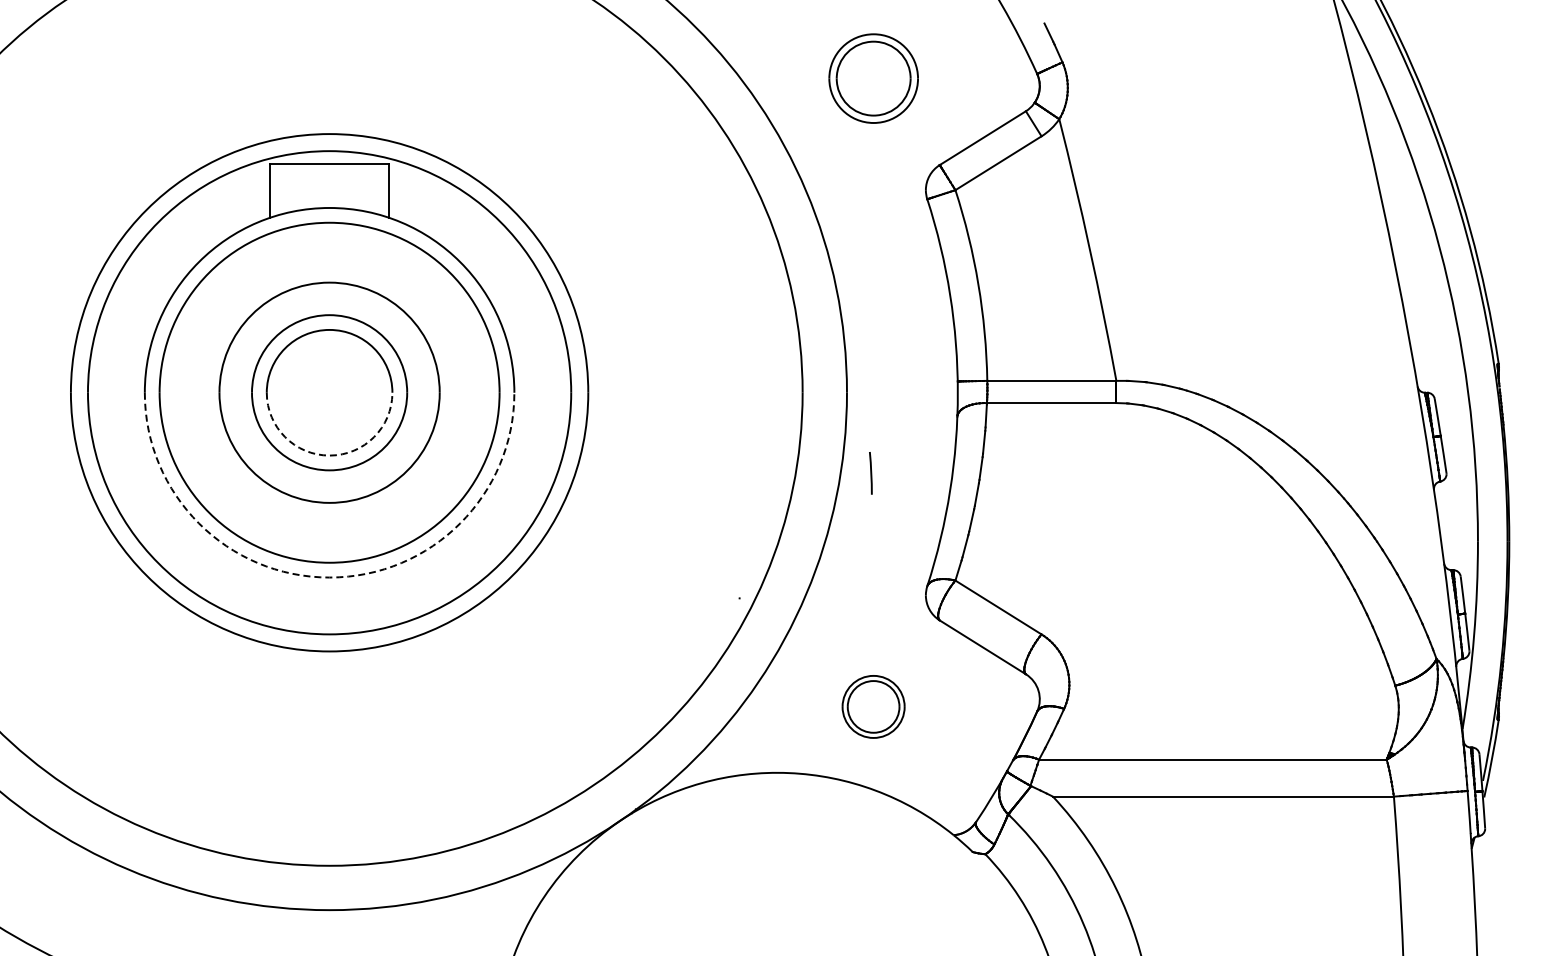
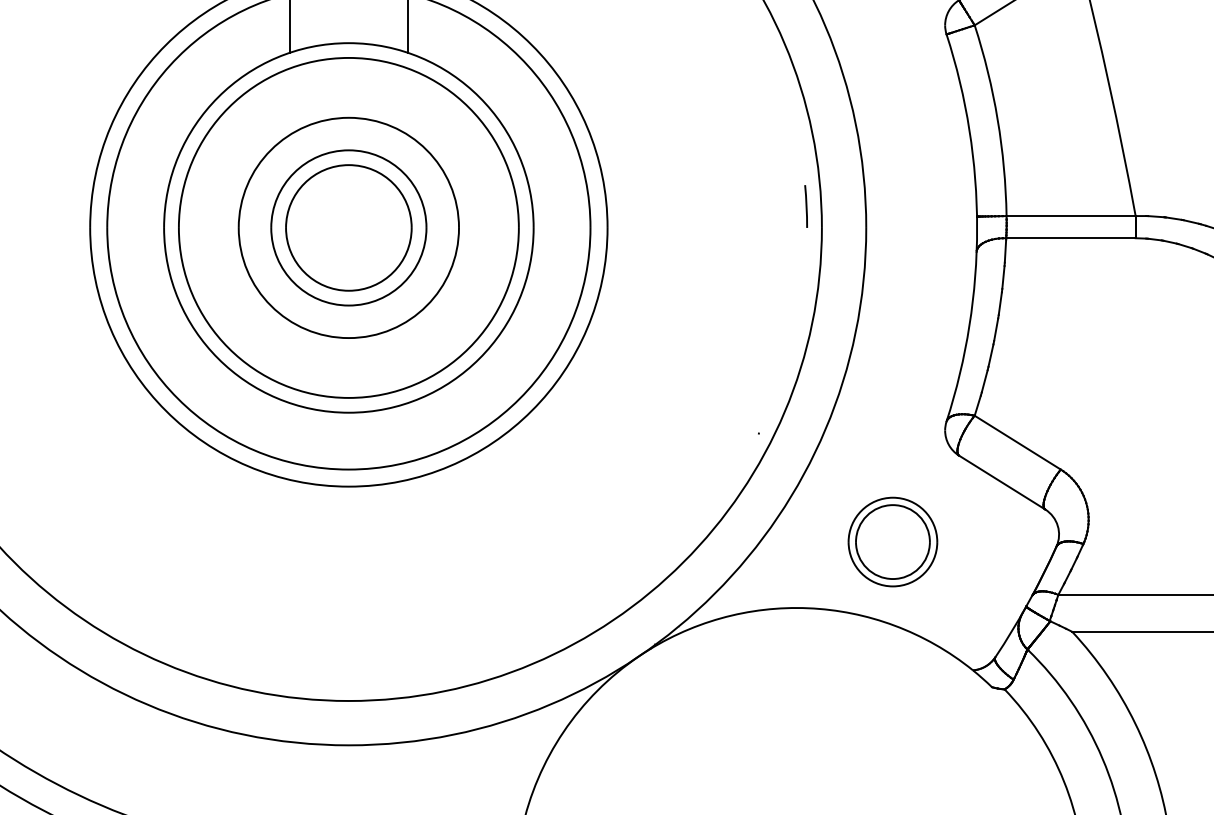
arc: (329, 455) -> (348, 290), dashed -> solid
line: (870, 473) -> (805, 206), moved
arc: (329, 577) -> (348, 412), dashed -> solid
part: (873, 706) -> (892, 541), size x1.43

